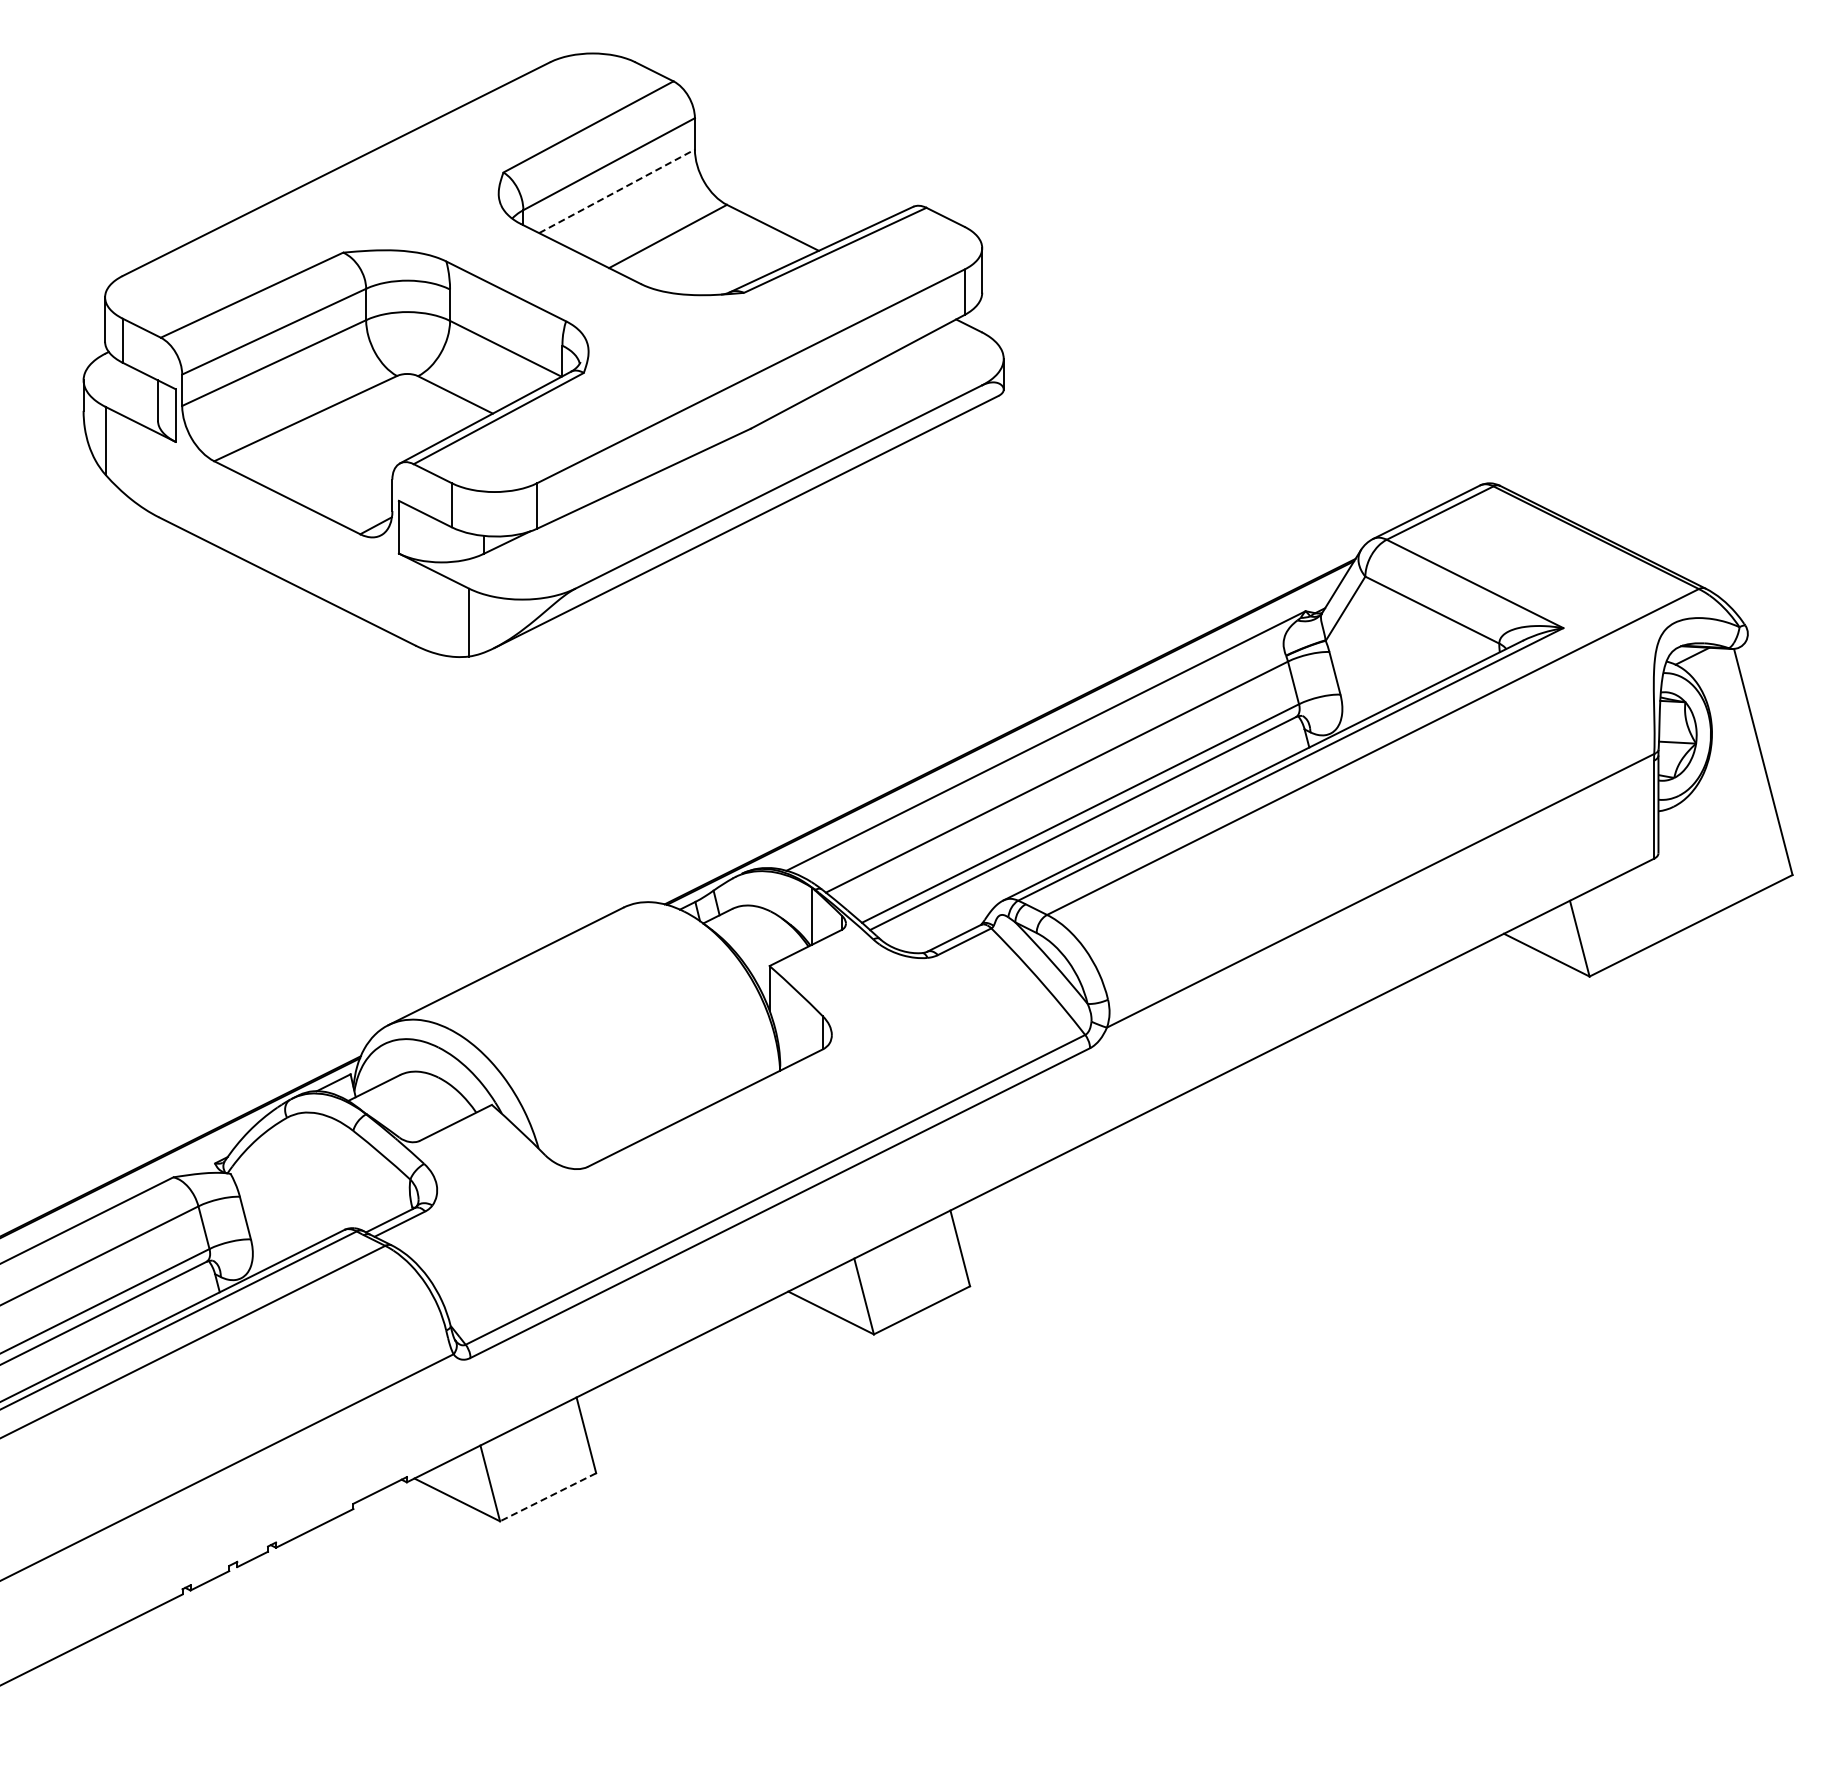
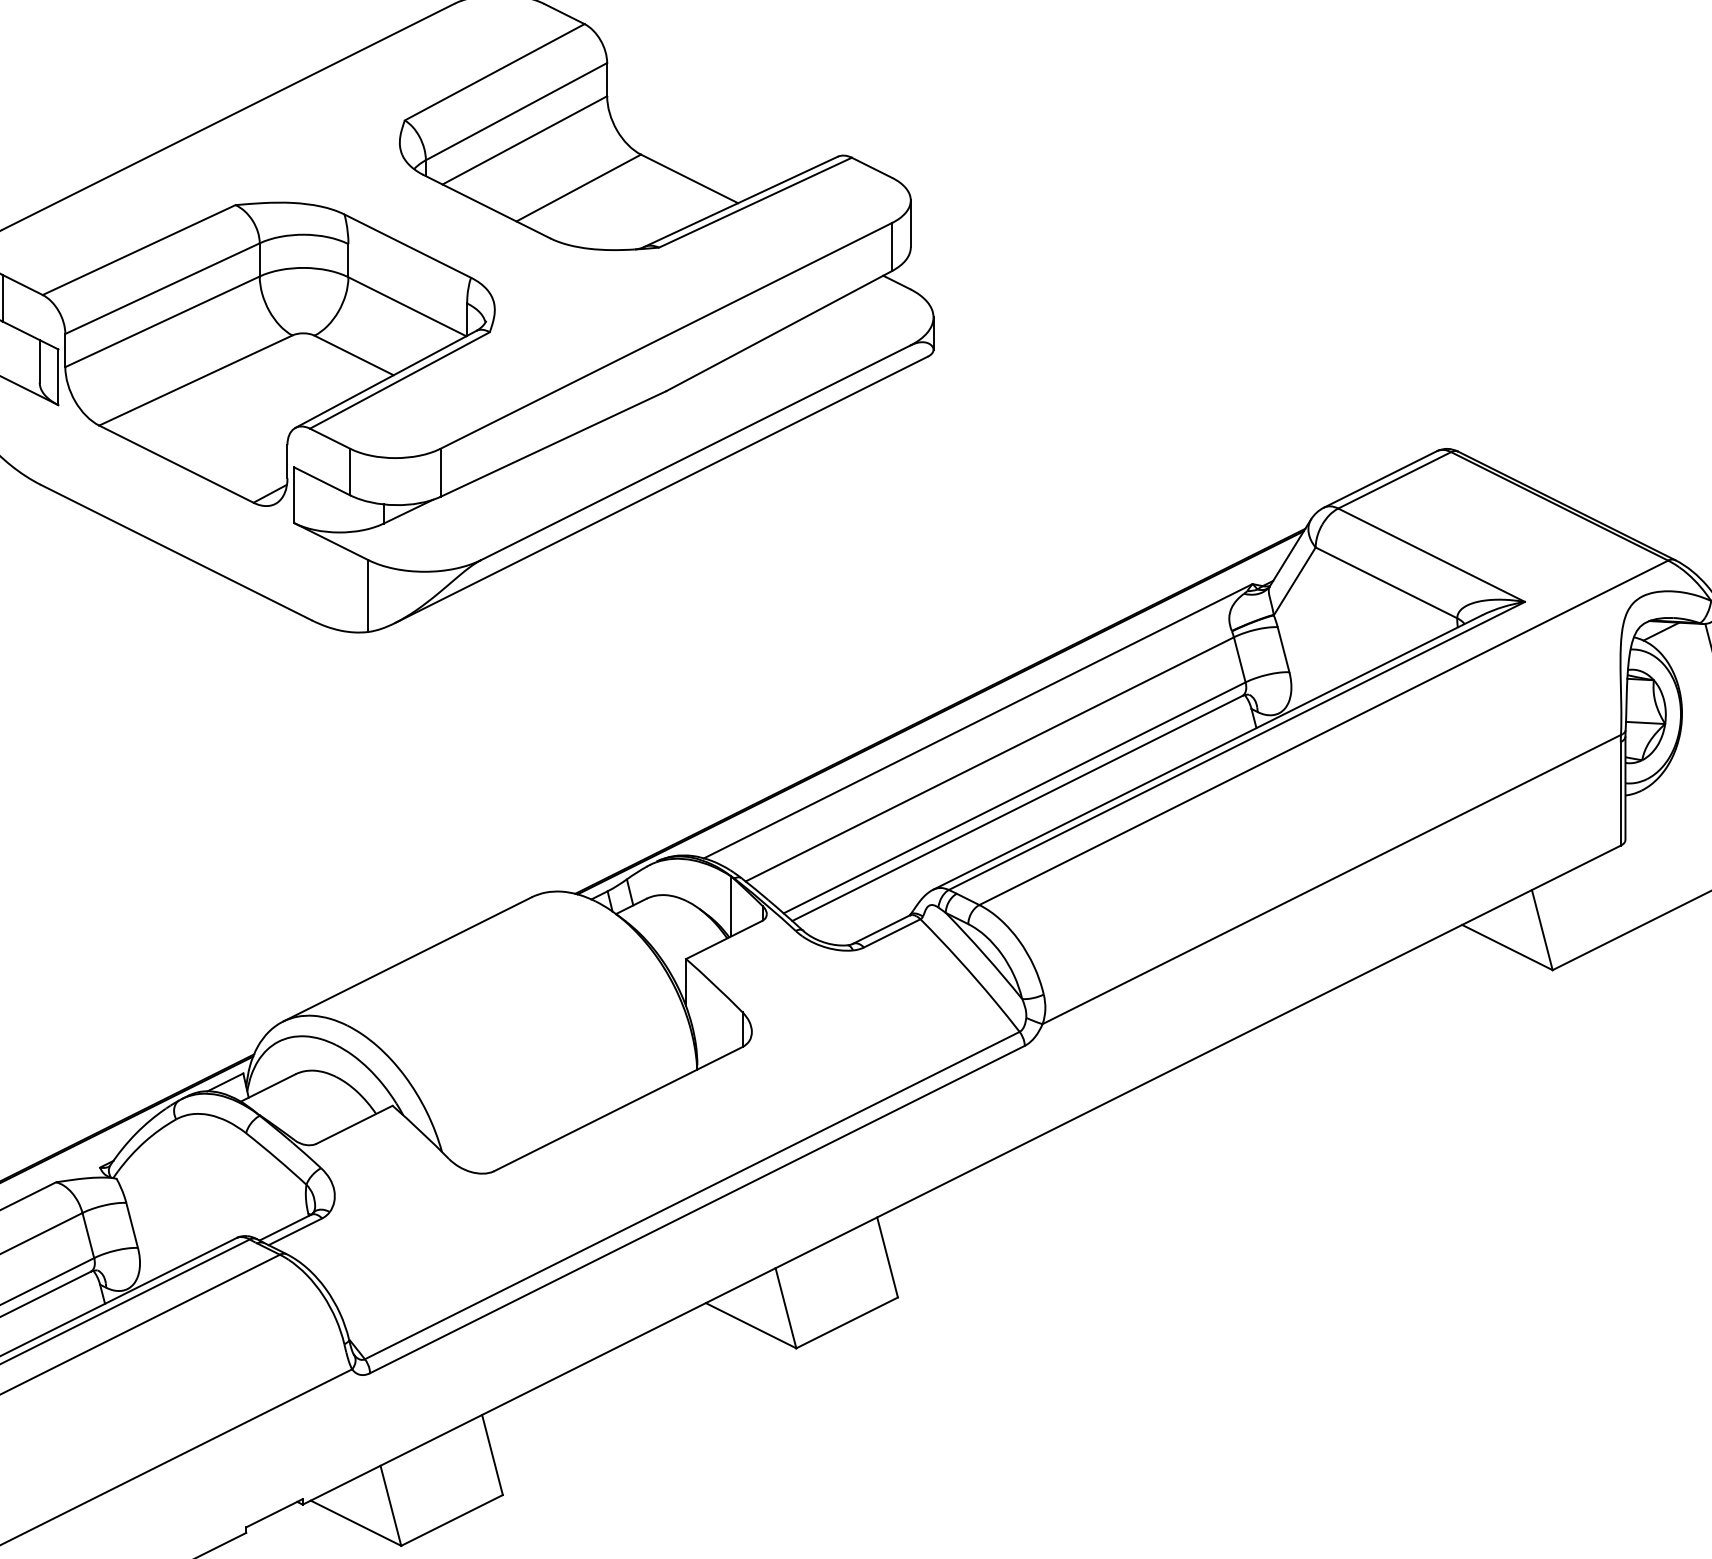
line: (617, 191) -> (525, 140), dashed -> solid
line: (548, 1497) -> (452, 1520), dashed -> solid

